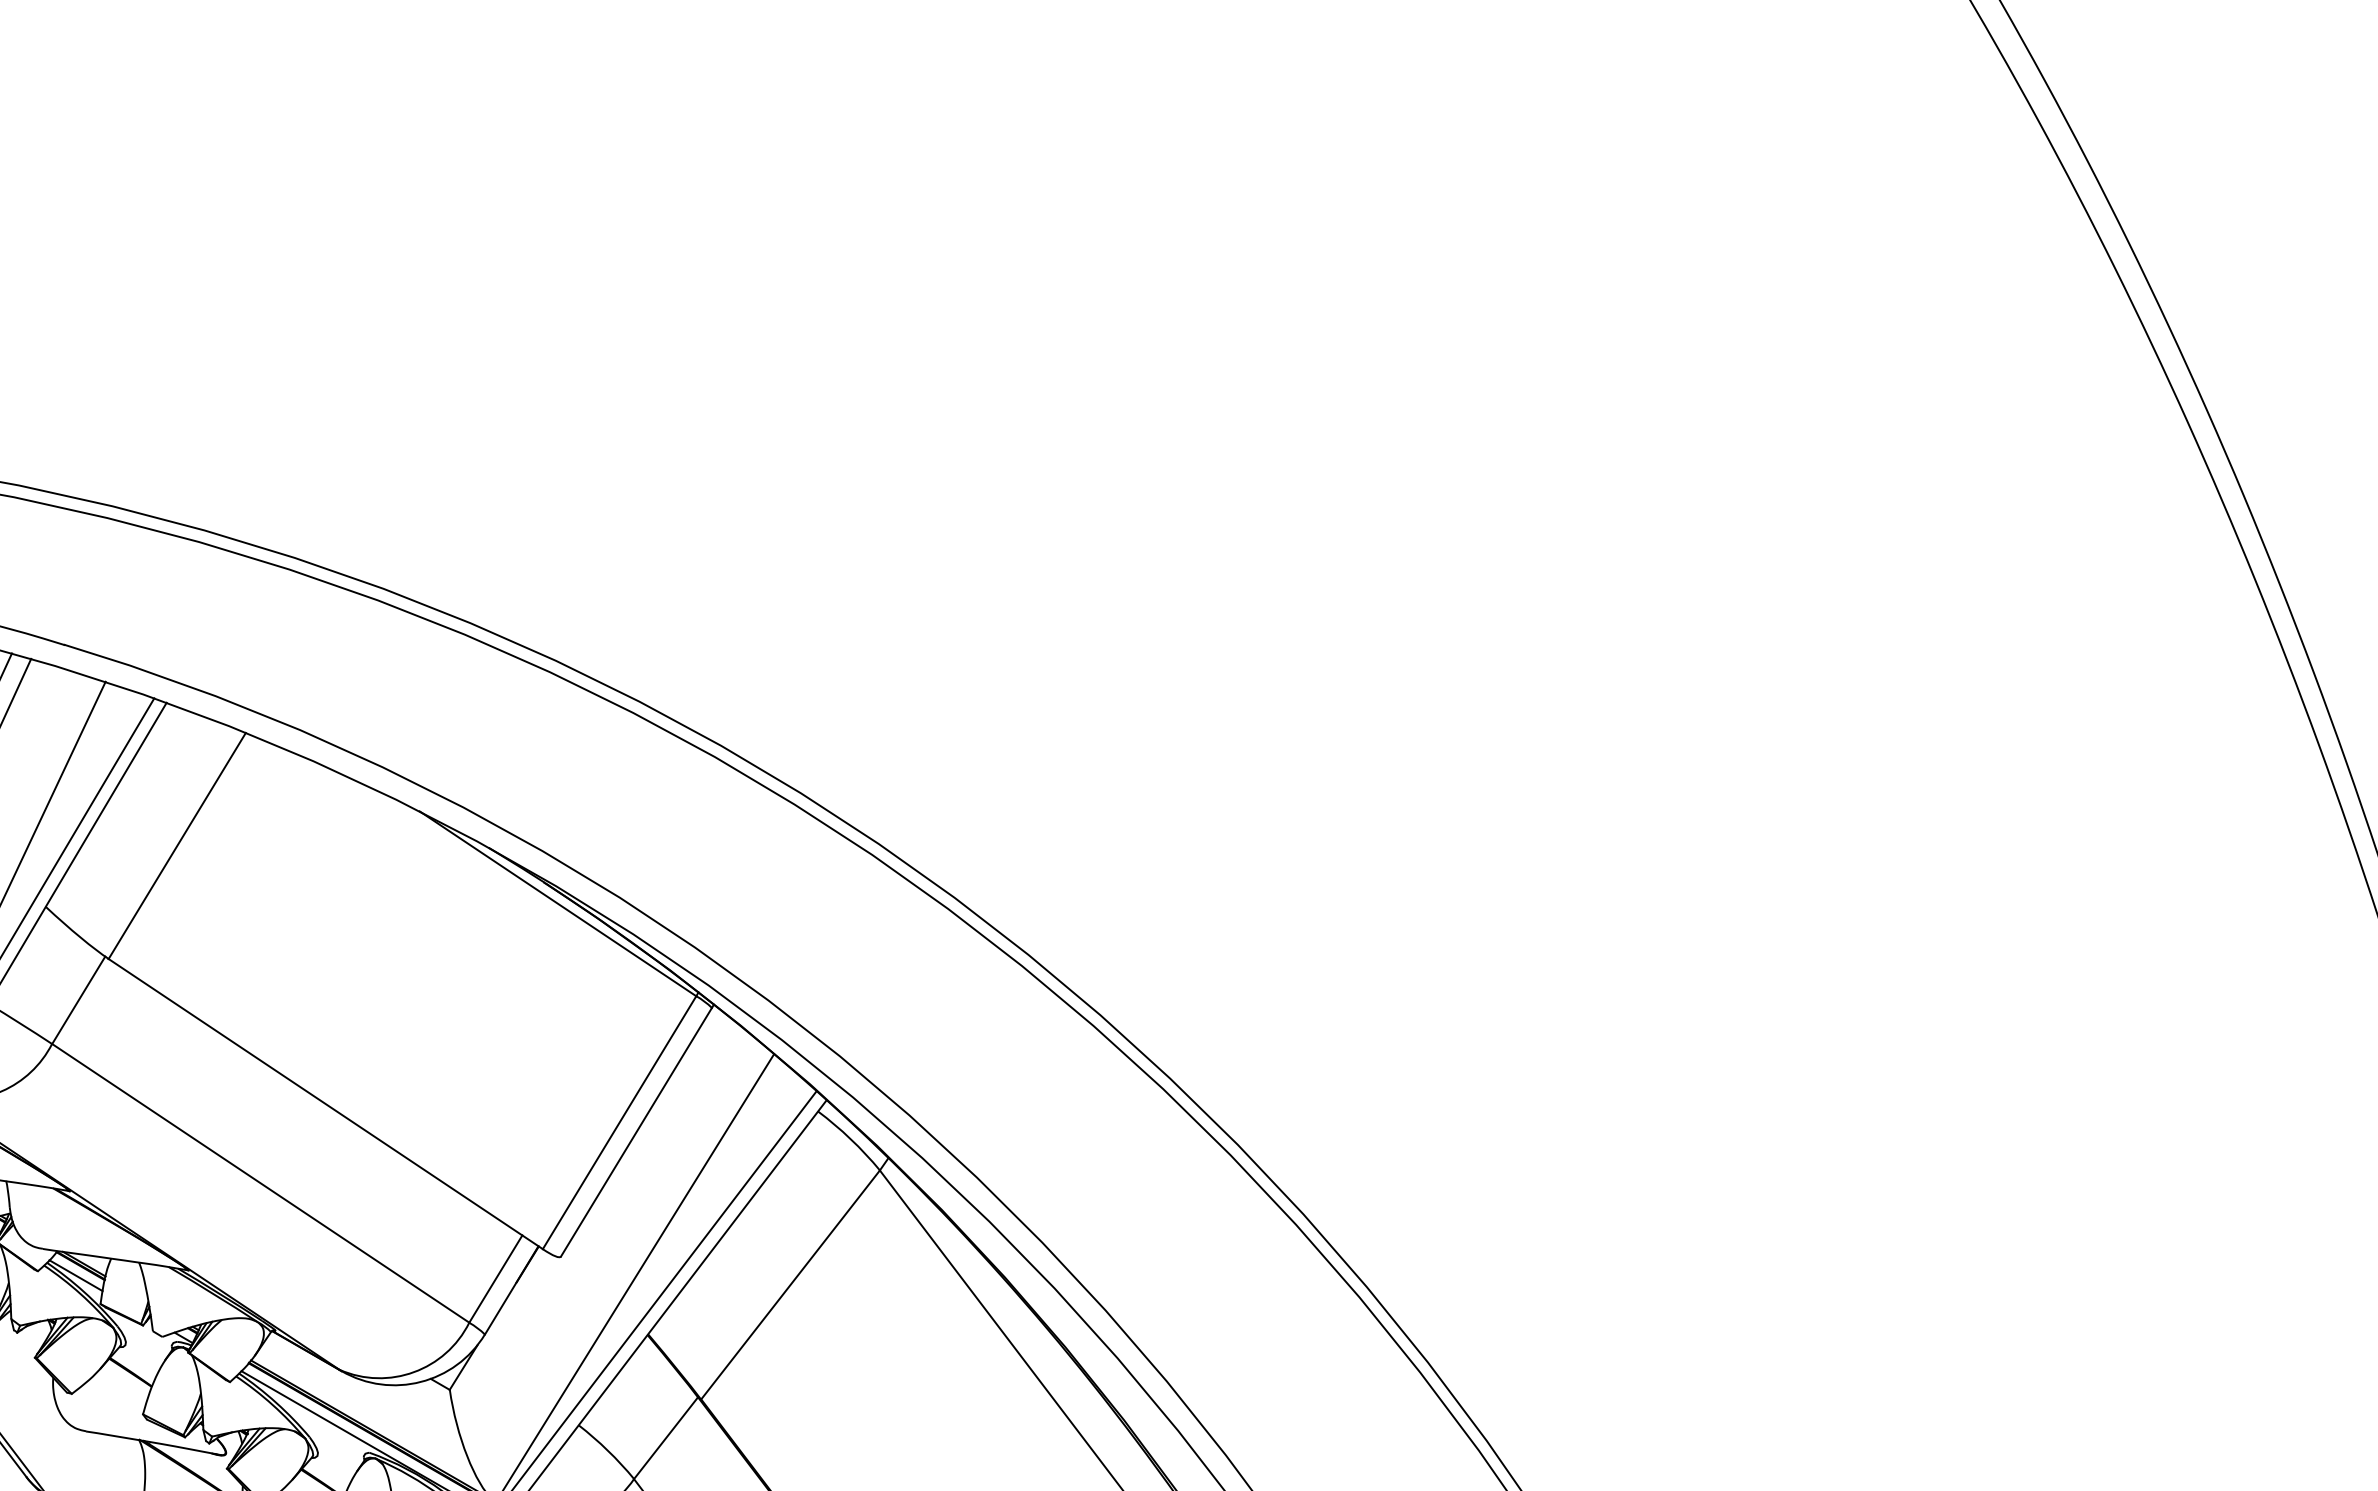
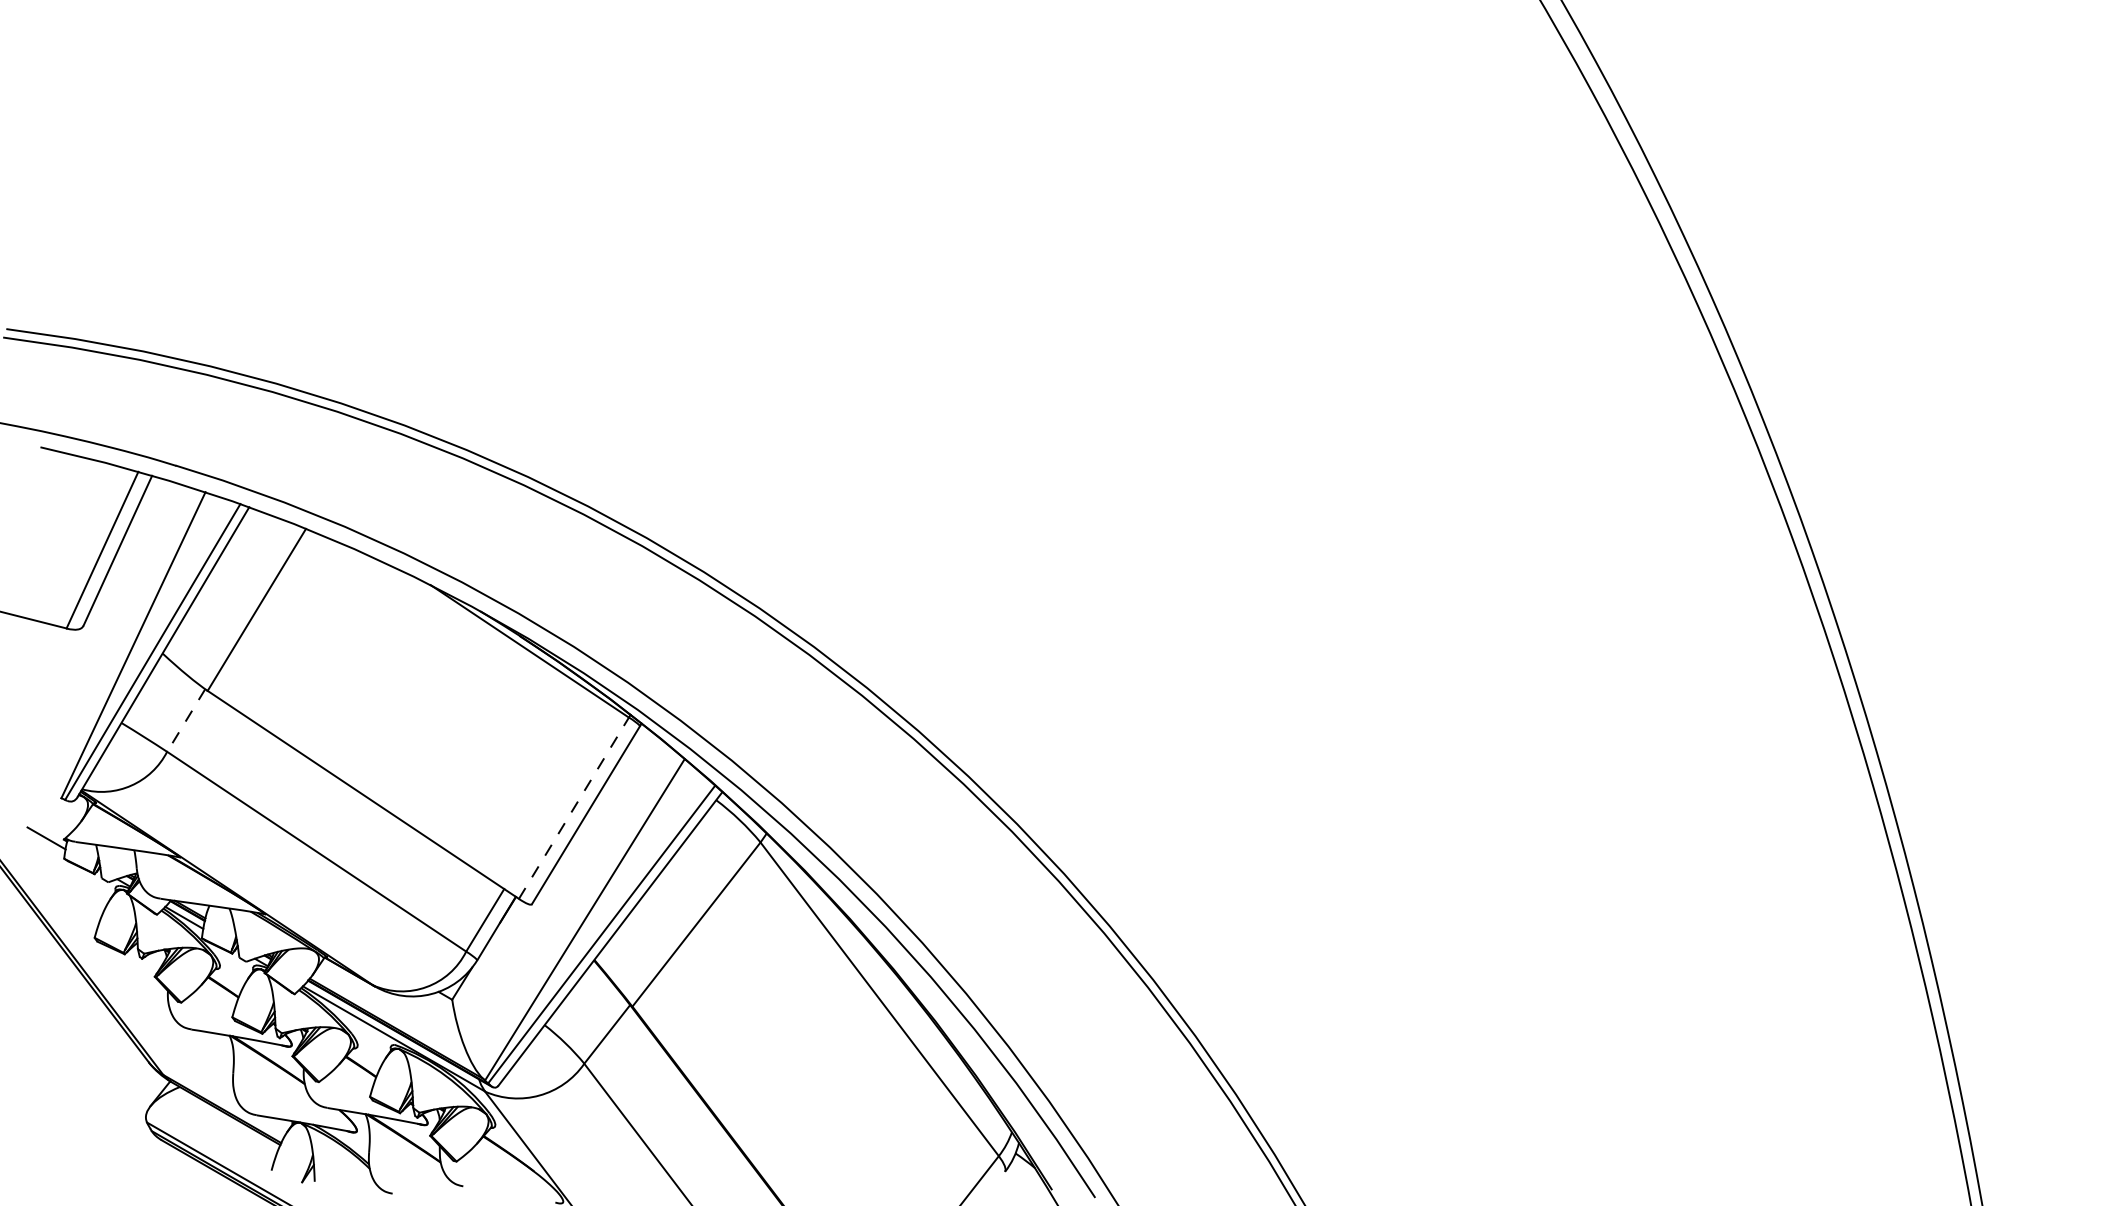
line: (79, 1000) -> (186, 720), solid -> dashed
line: (620, 1121) -> (574, 807), solid -> dashed

